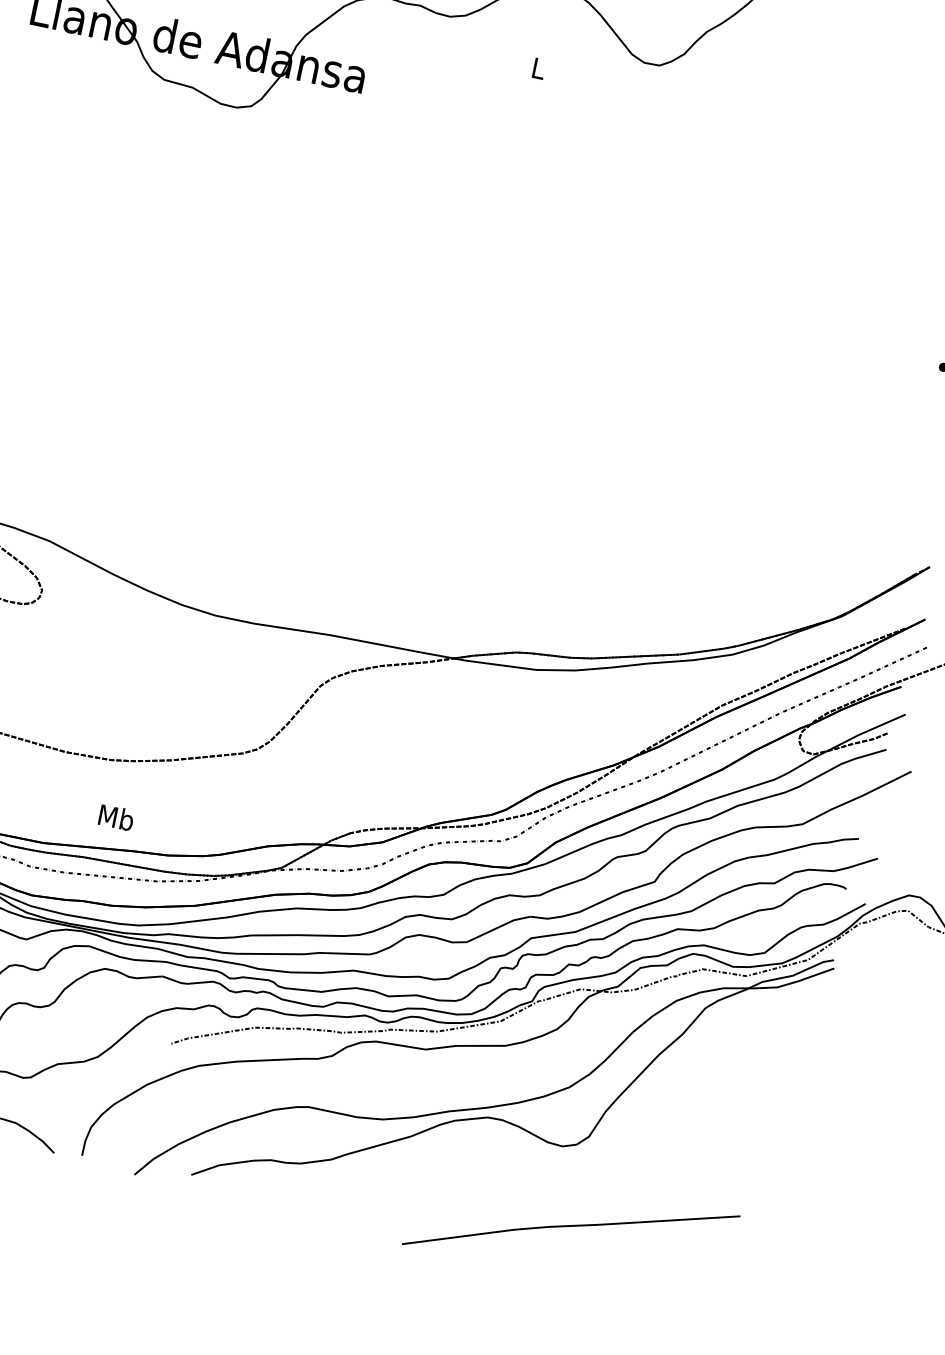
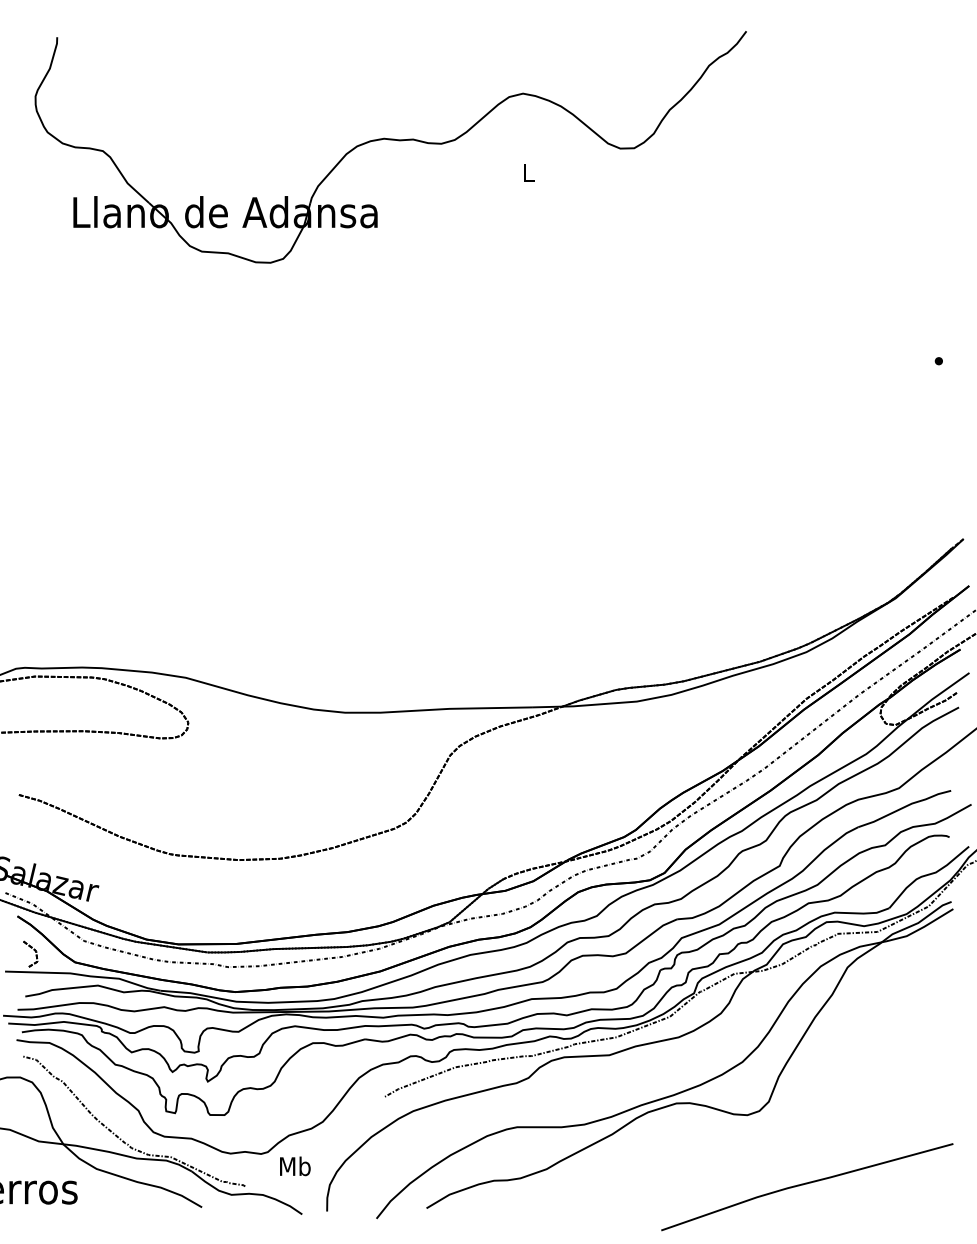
text: (116, 817) -> (295, 1166), moved
line: (572, 1227) -> (807, 1184), moved

